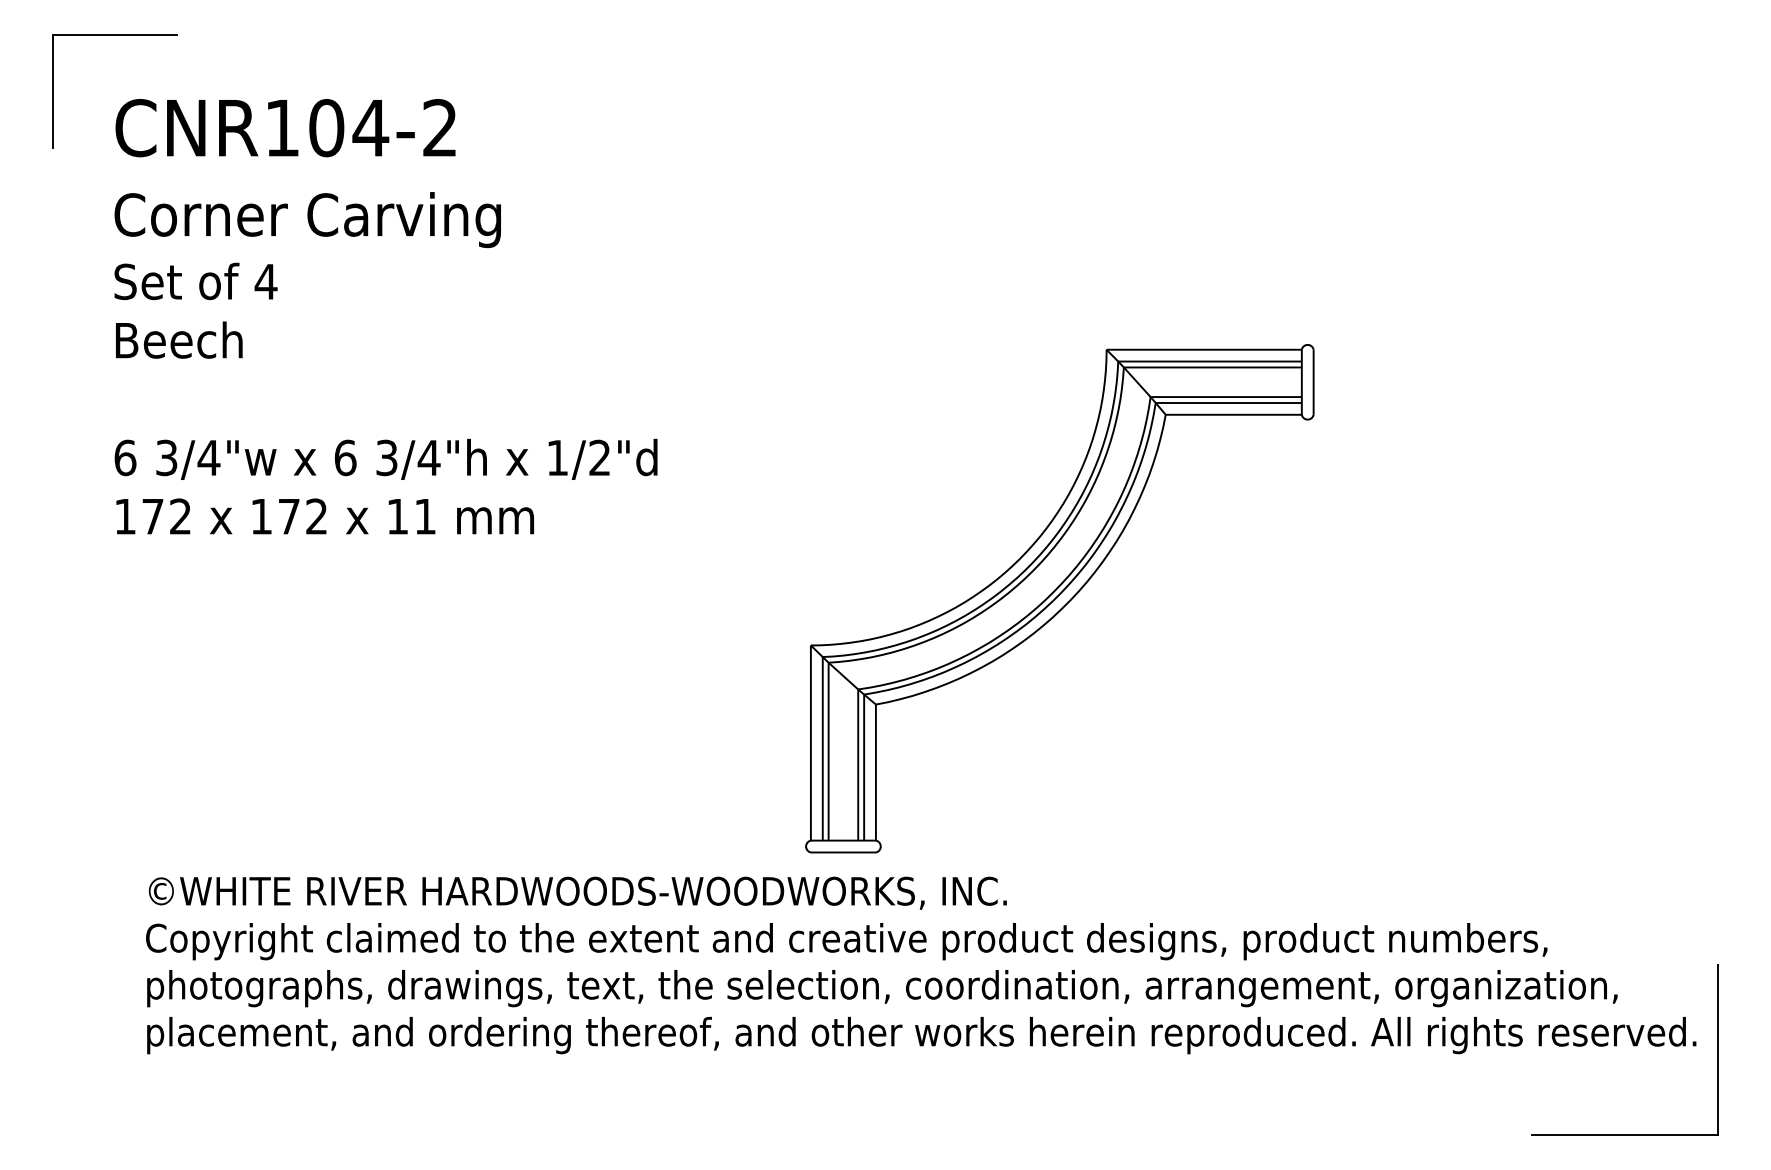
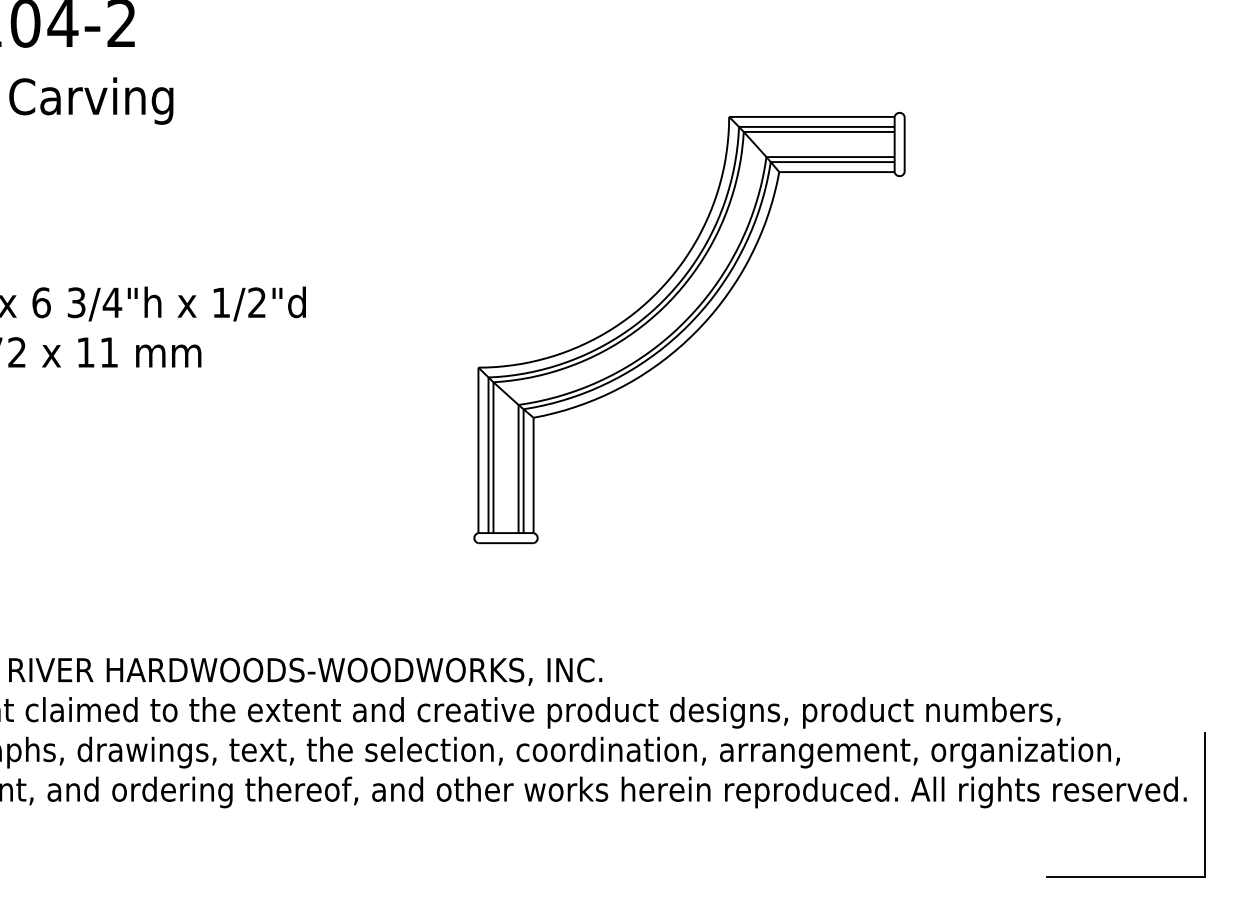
part: (1059, 598) -> (689, 327), moved

